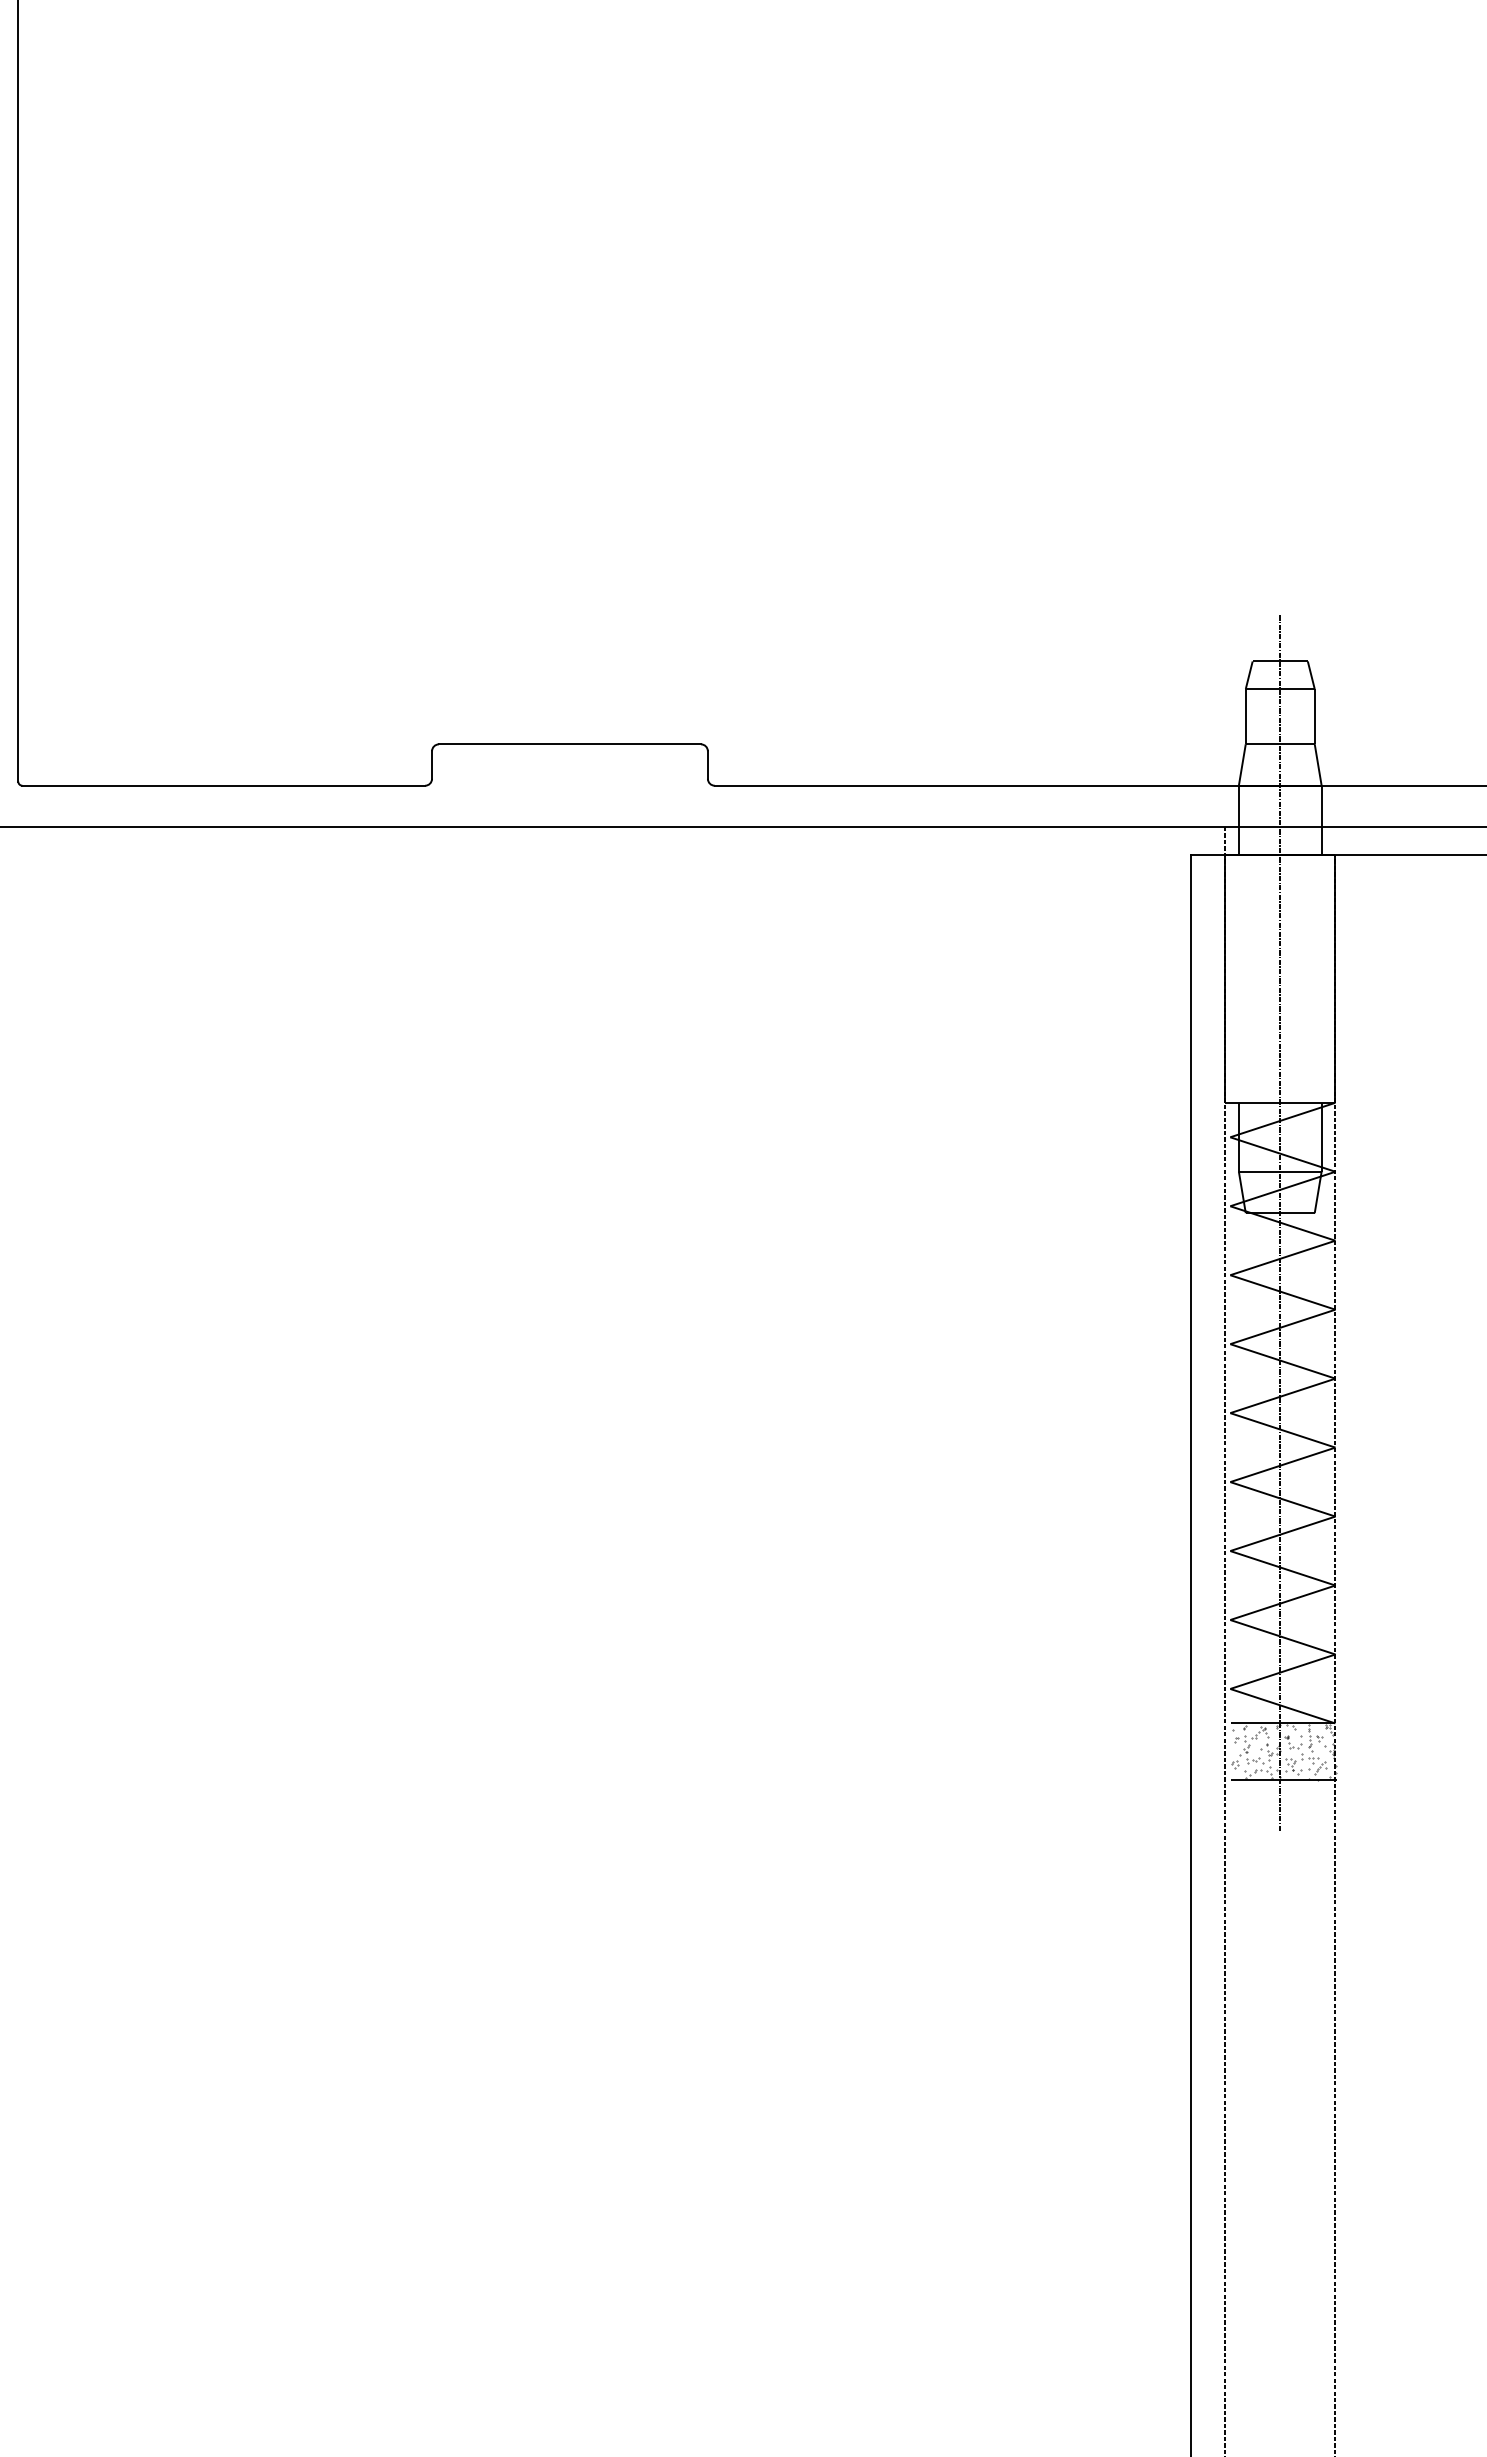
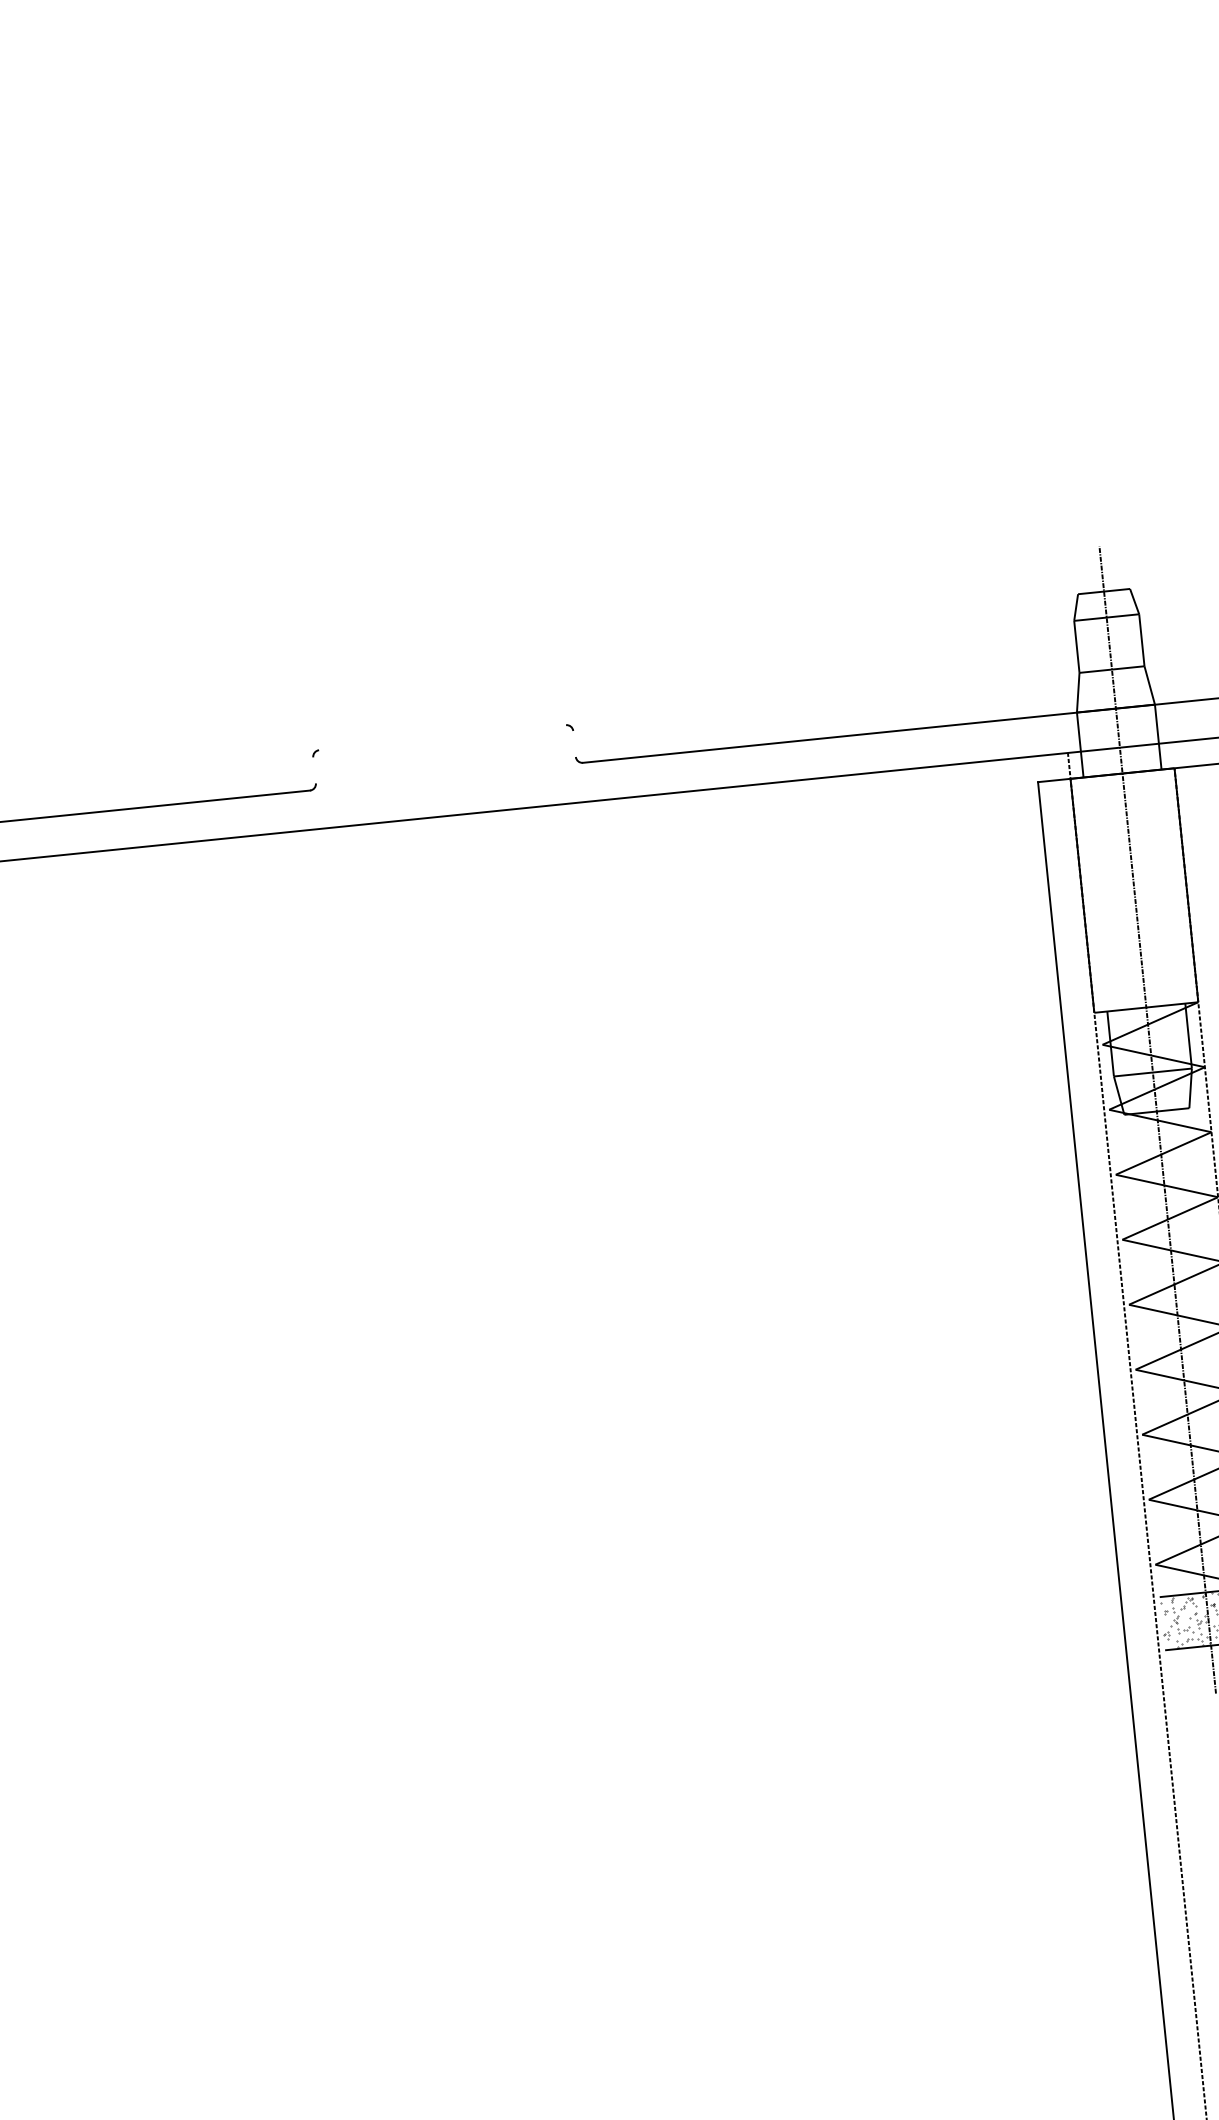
line: (569, 744) -> (442, 737), removed
line: (432, 764) -> (314, 769), removed
line: (707, 764) -> (574, 743), removed

